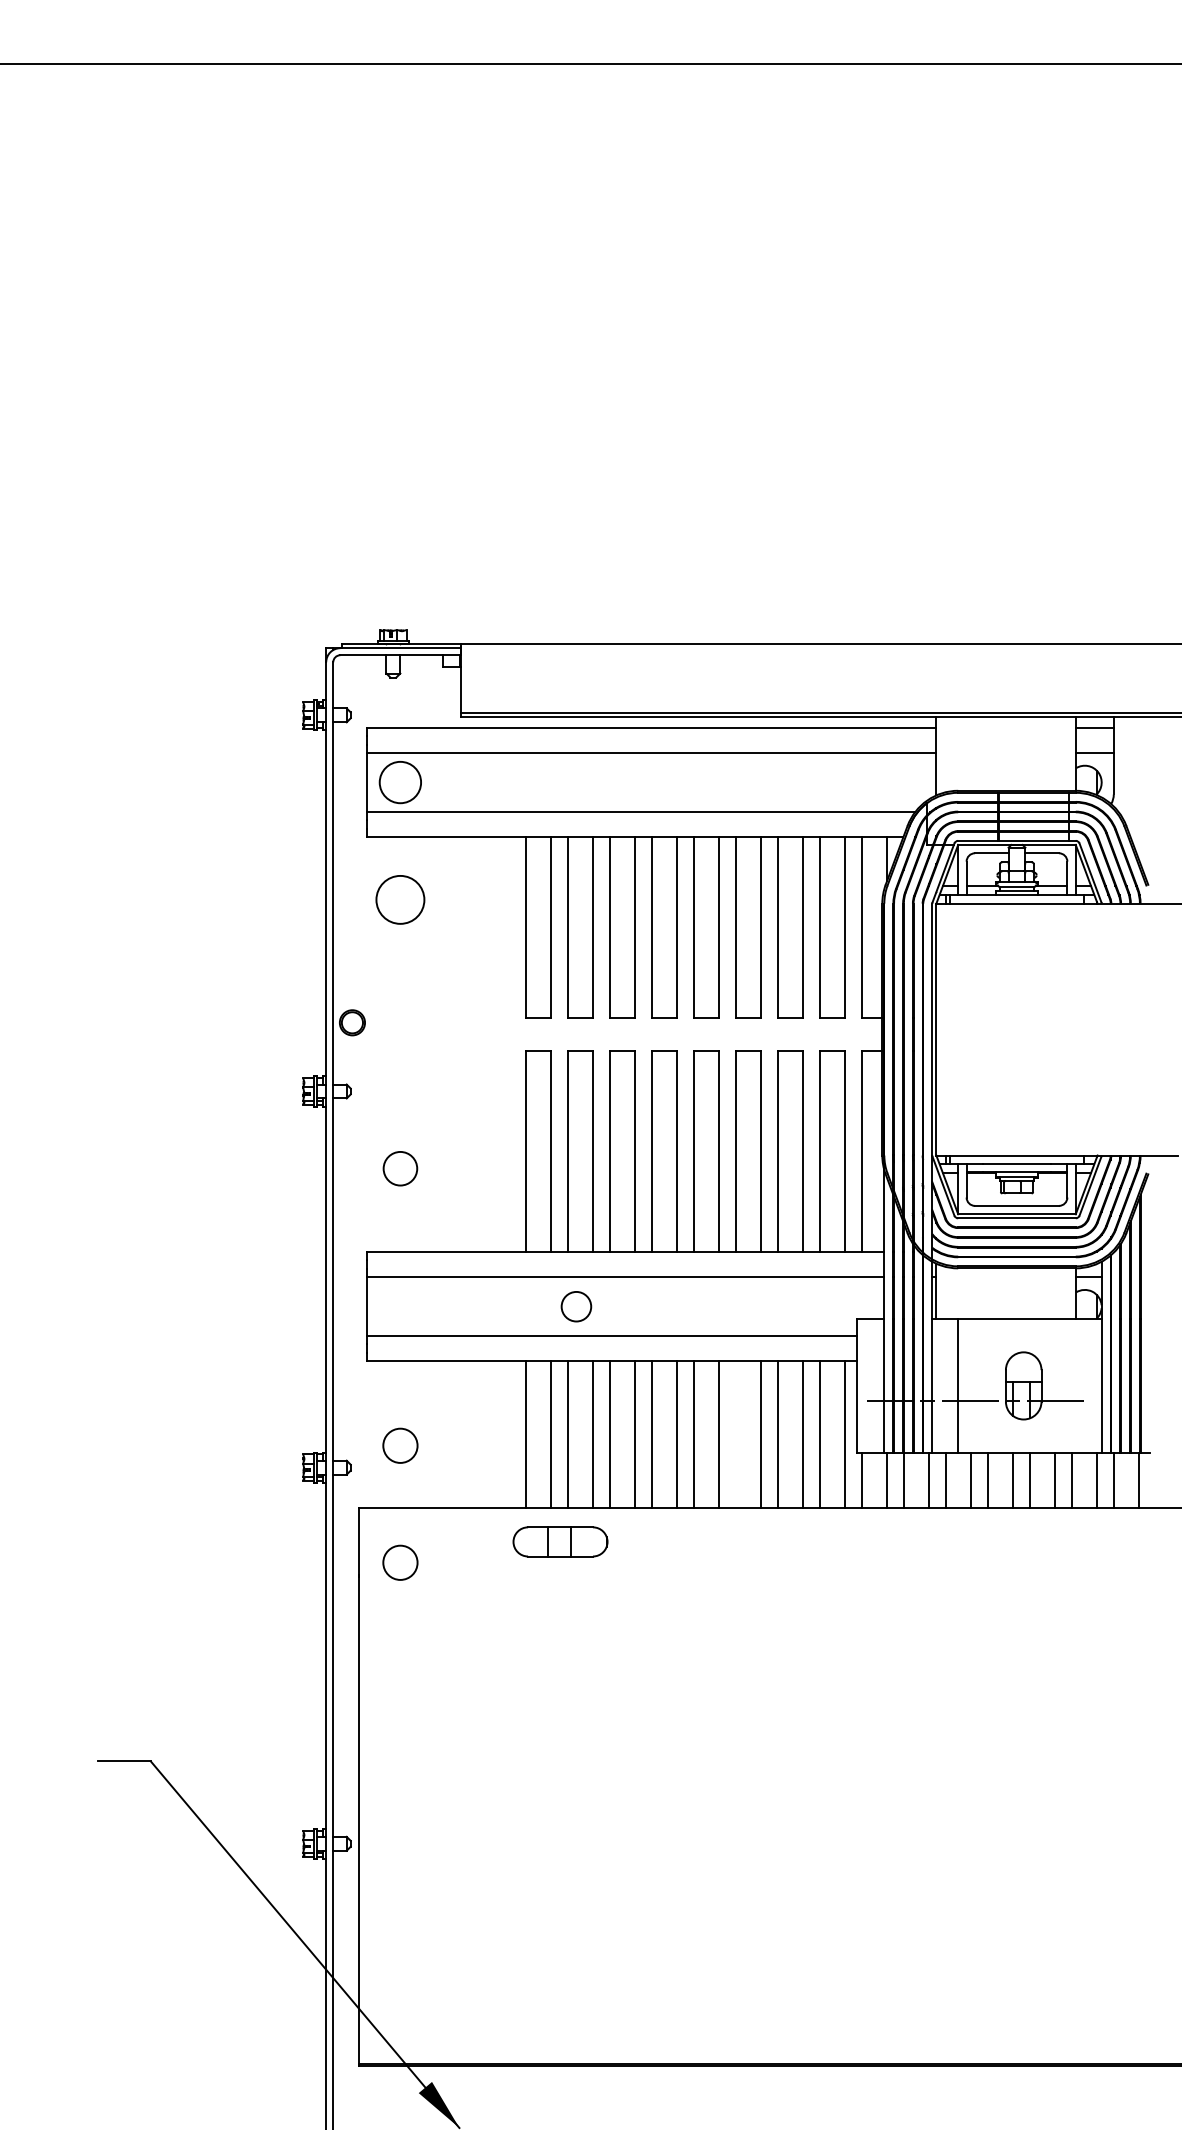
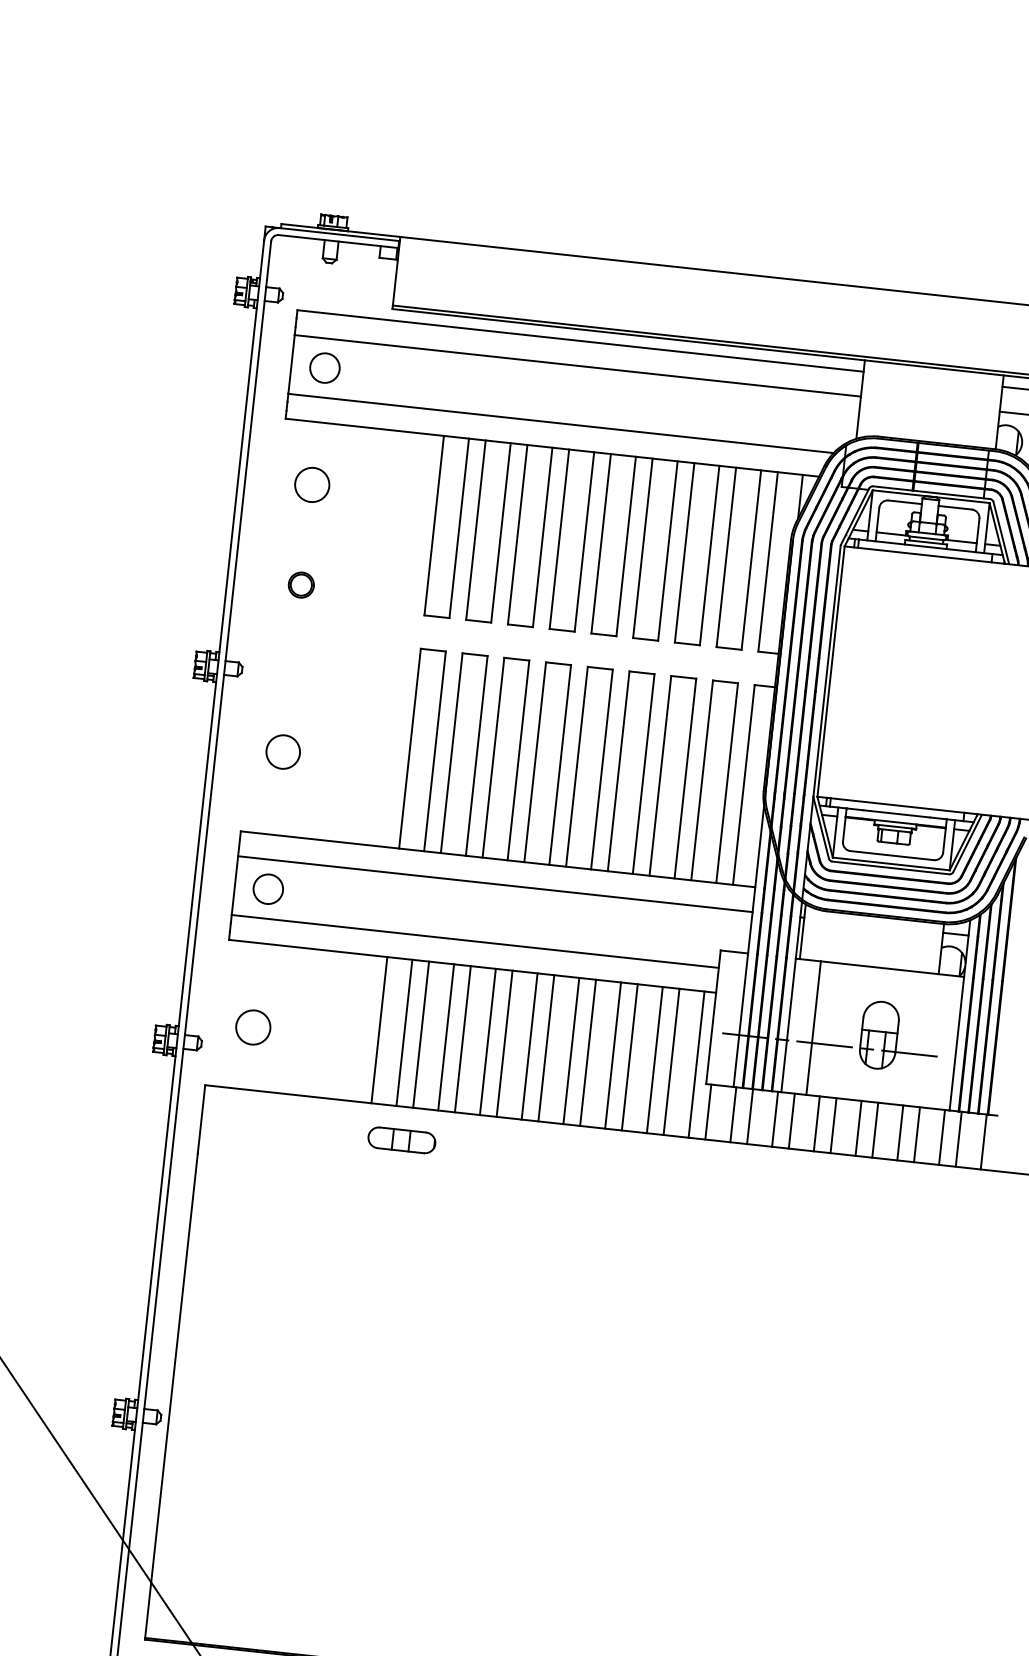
circle: (400, 782) -> (325, 368), size x0.71
circle: (400, 900) -> (312, 485), size x0.71
part: (352, 1022) -> (301, 584), moved
circle: (576, 1306) -> (268, 889), moved
line: (735, 1434) -> (587, 1052), added
part: (559, 1541) -> (401, 1139), size x0.71
circle: (400, 1562) -> (240, 1143), removed

